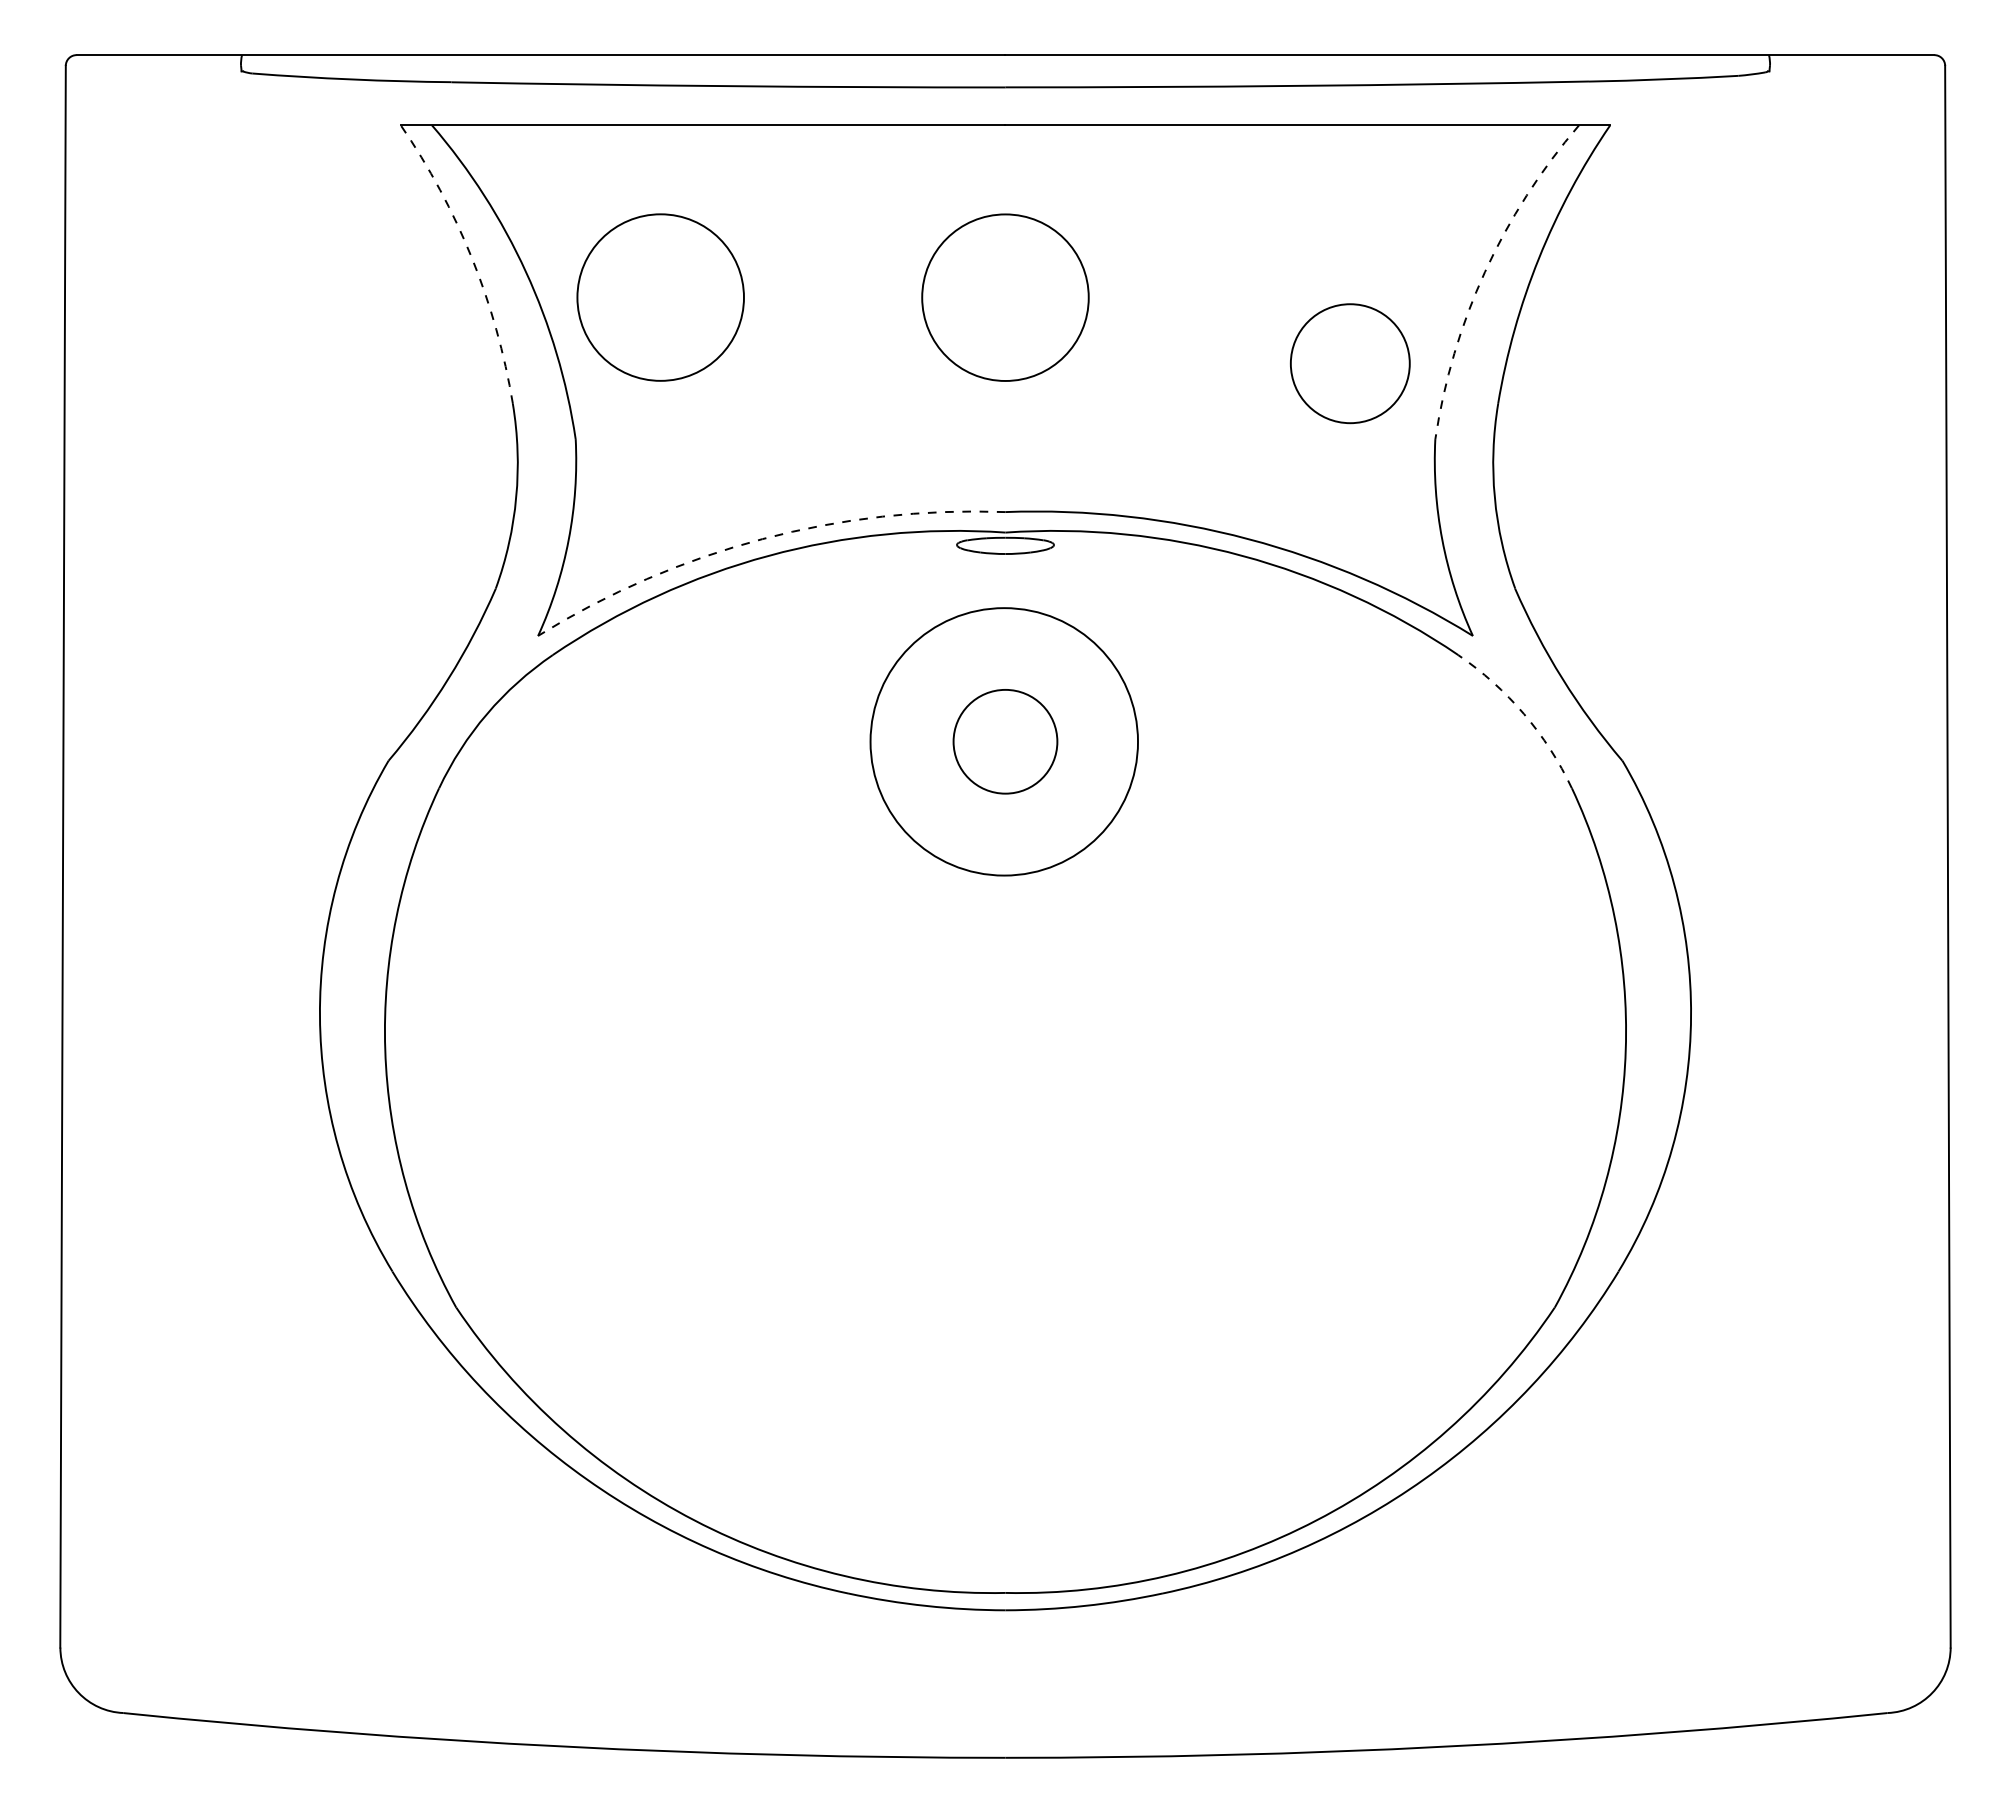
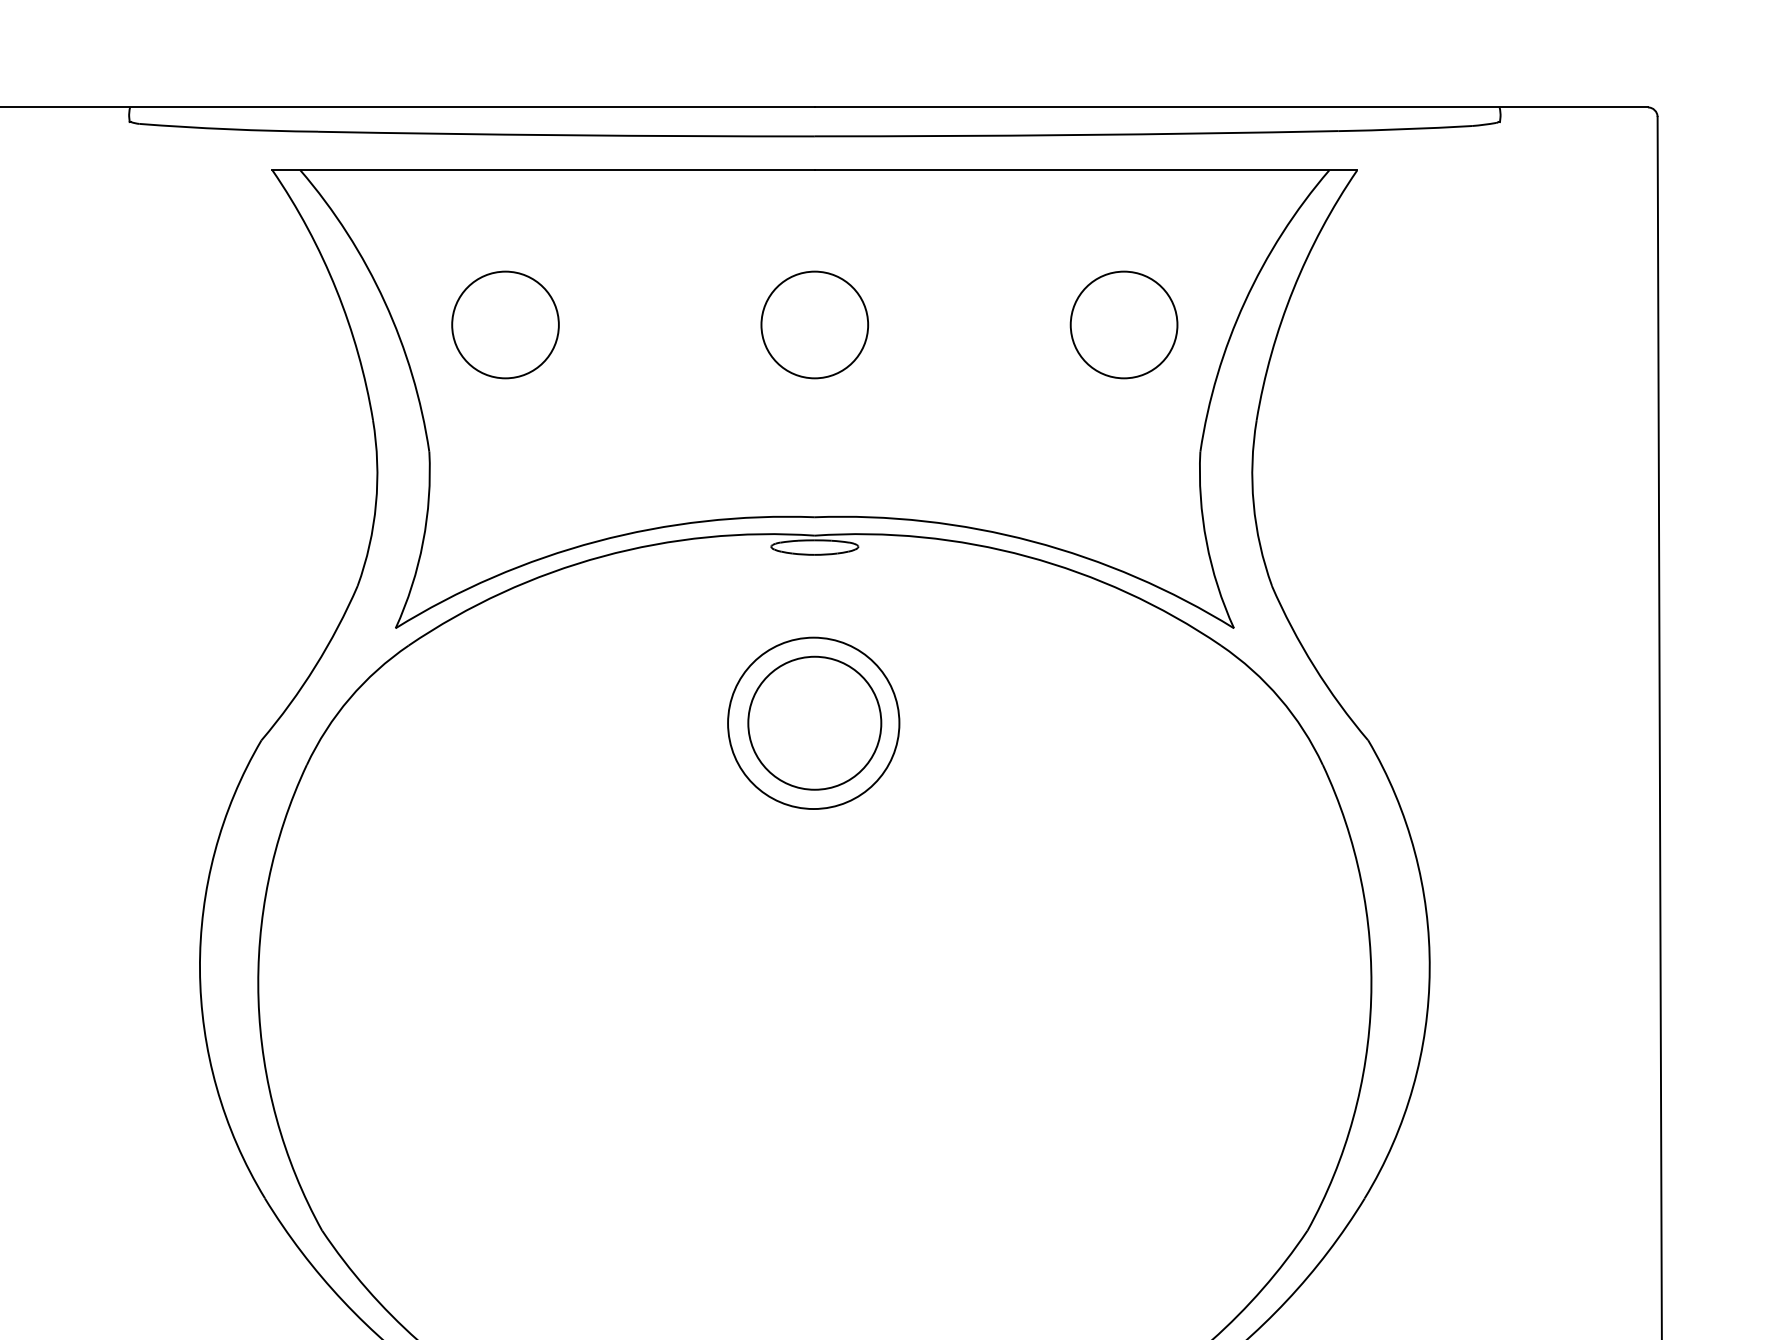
arc: (472, 258) -> (336, 289), dashed -> solid
arc: (1485, 272) -> (1245, 302), dashed -> solid
circle: (660, 297) -> (505, 324), size x0.71
circle: (1005, 297) -> (814, 324), size x0.71
circle: (1350, 363) -> (1124, 324), moved
arc: (762, 539) -> (596, 541), dashed -> solid
arc: (1524, 714) -> (1280, 698), dashed -> solid
circle: (1003, 741) -> (813, 723), size x0.71
circle: (1005, 741) -> (814, 723), size x1.43

